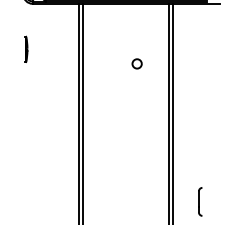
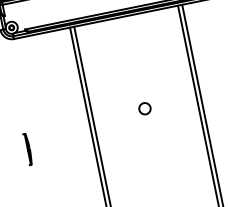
line: (26, 48) -> (28, 148), moved
circle: (136, 63) -> (144, 108), moved

